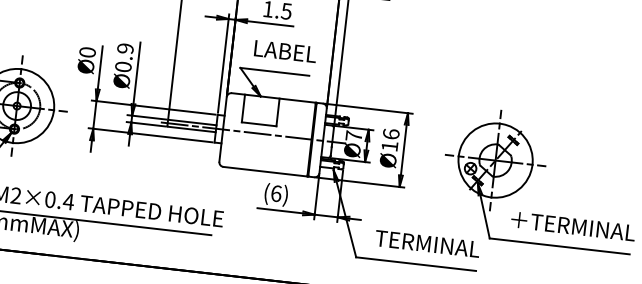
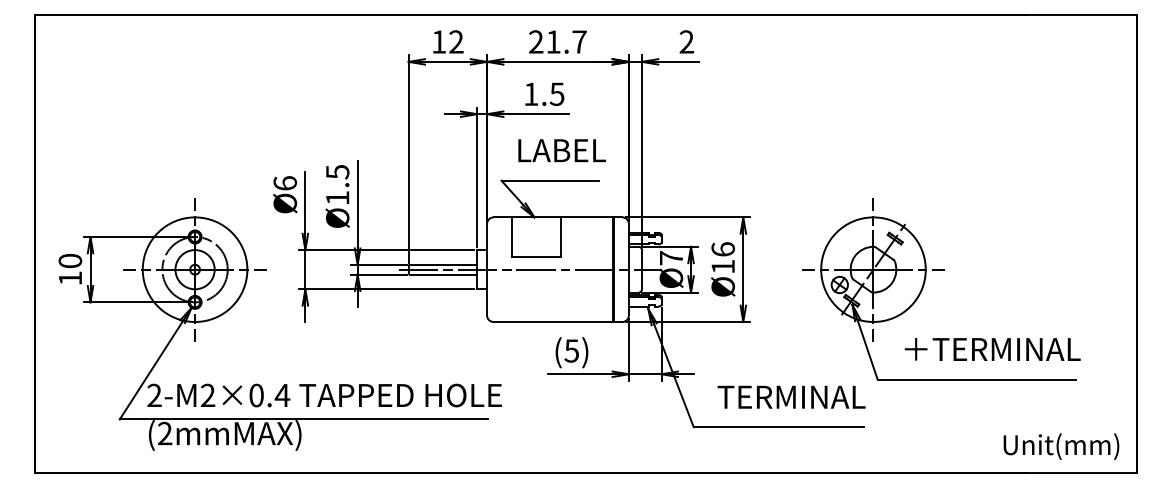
text: (87, 52) -> (284, 183), Ø0 -> Ø6
text: (124, 58) -> (337, 185), Ø0.9 -> Ø1.5
text: (276, 193) -> (571, 350), (6) -> (5)

